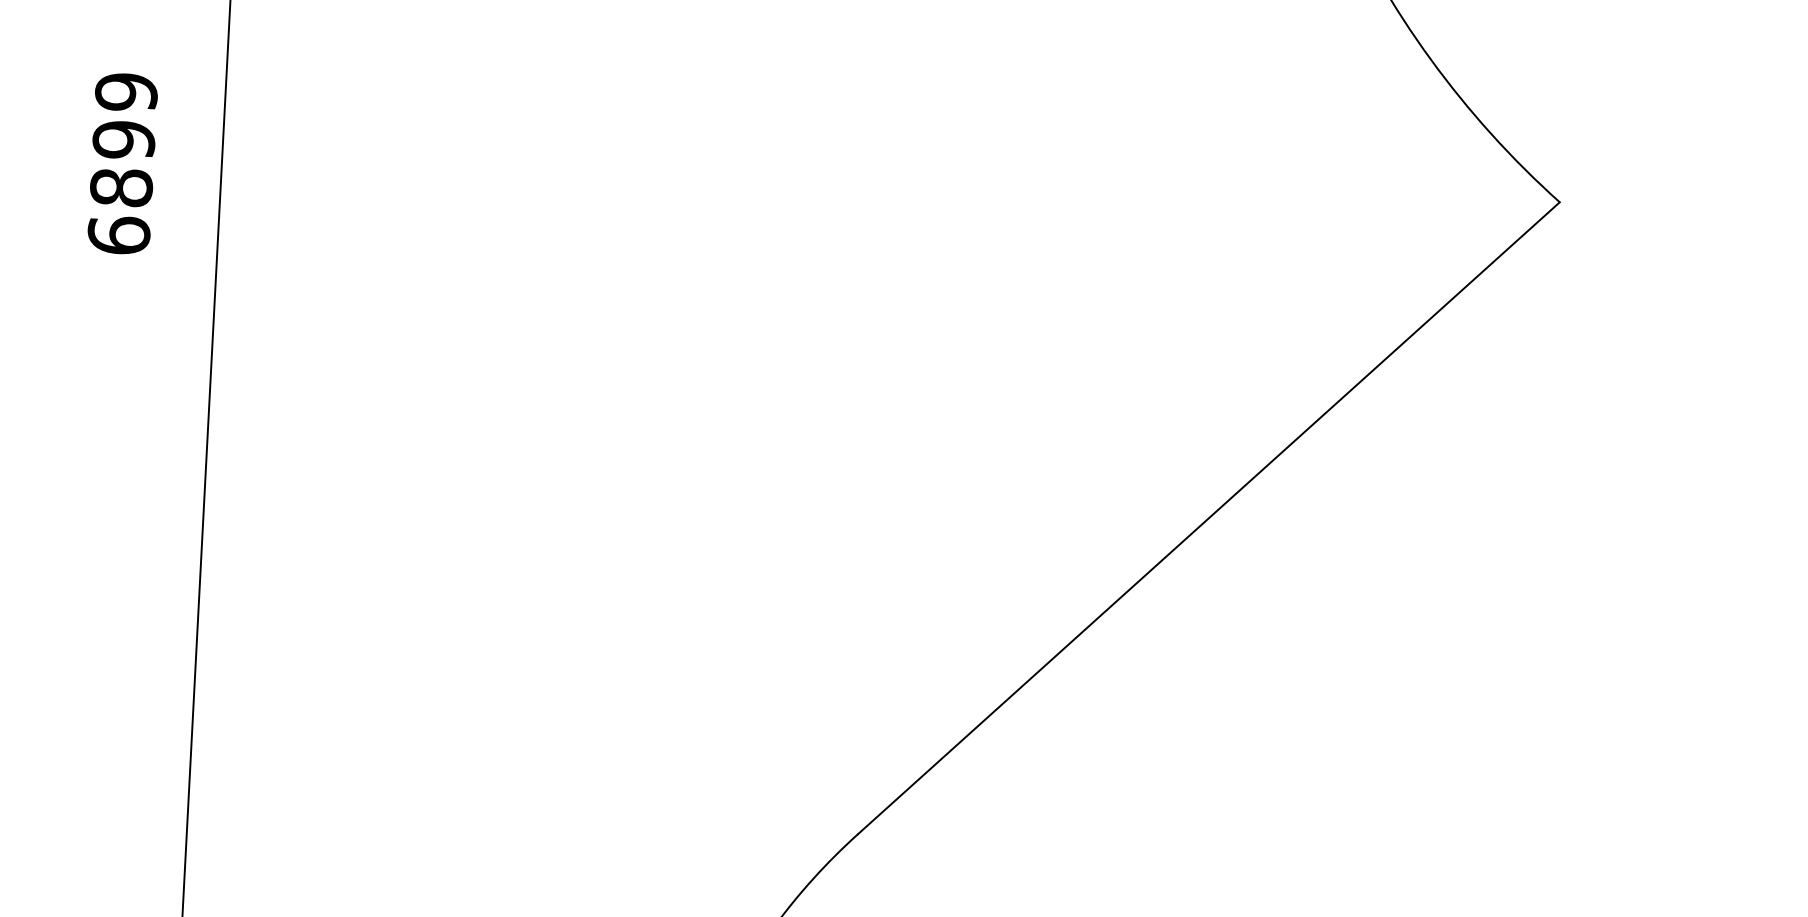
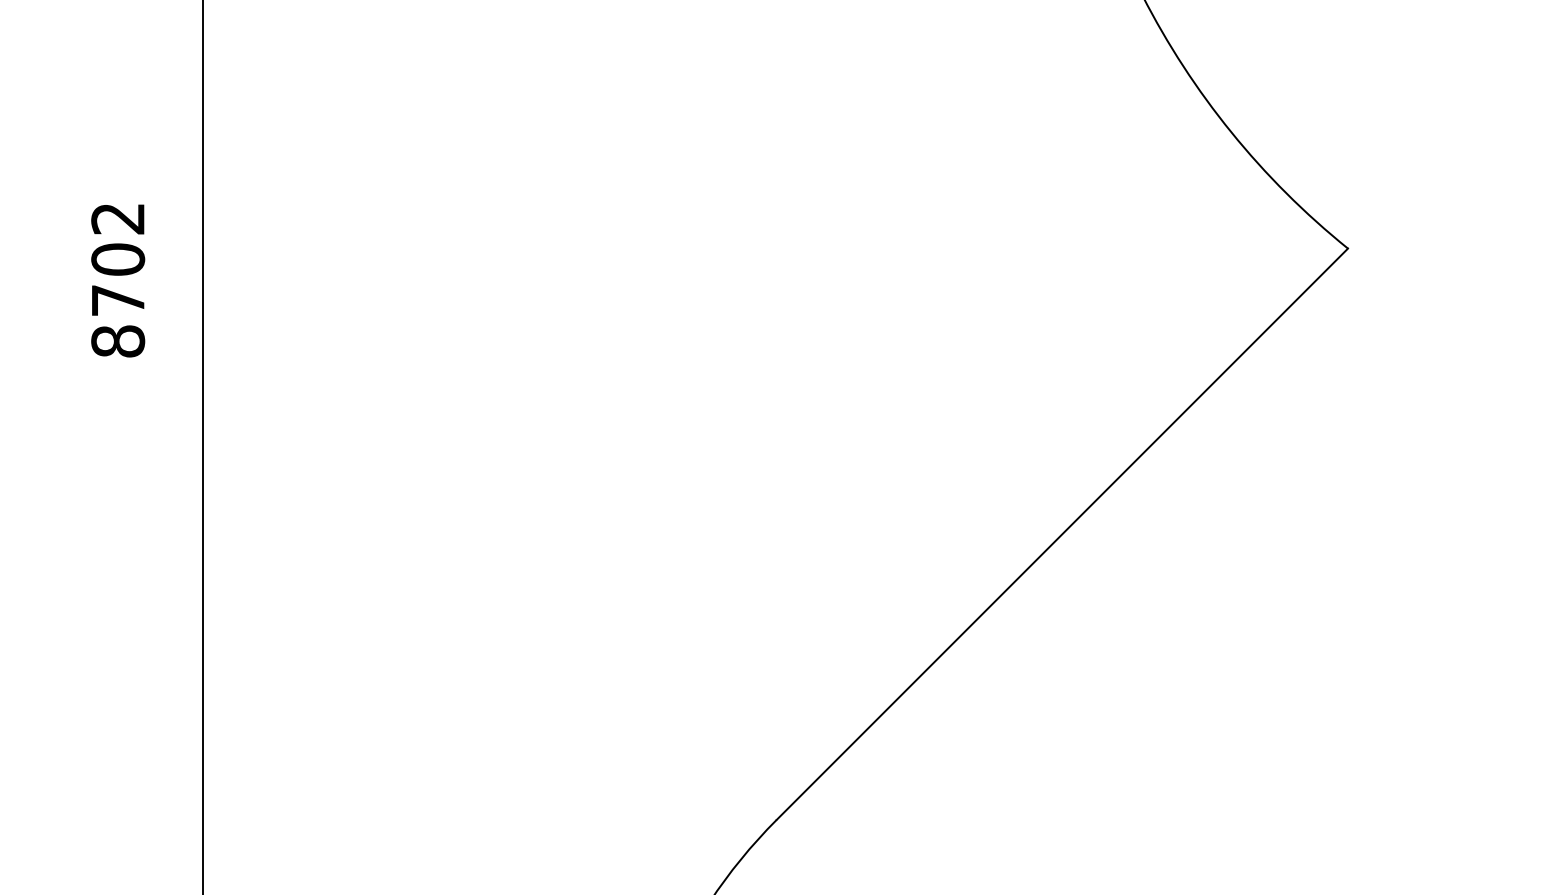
text: (123, 163) -> (118, 279), 6899 -> 8702

